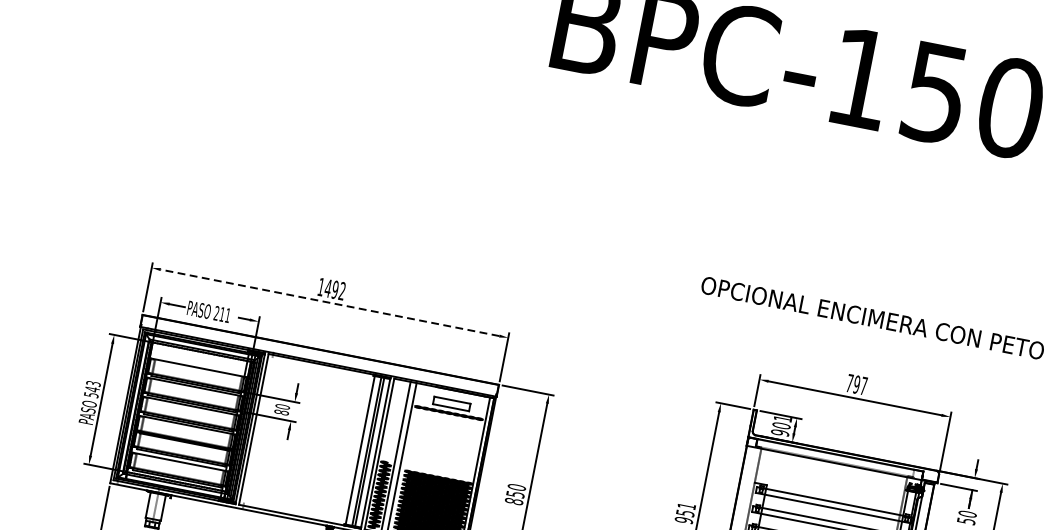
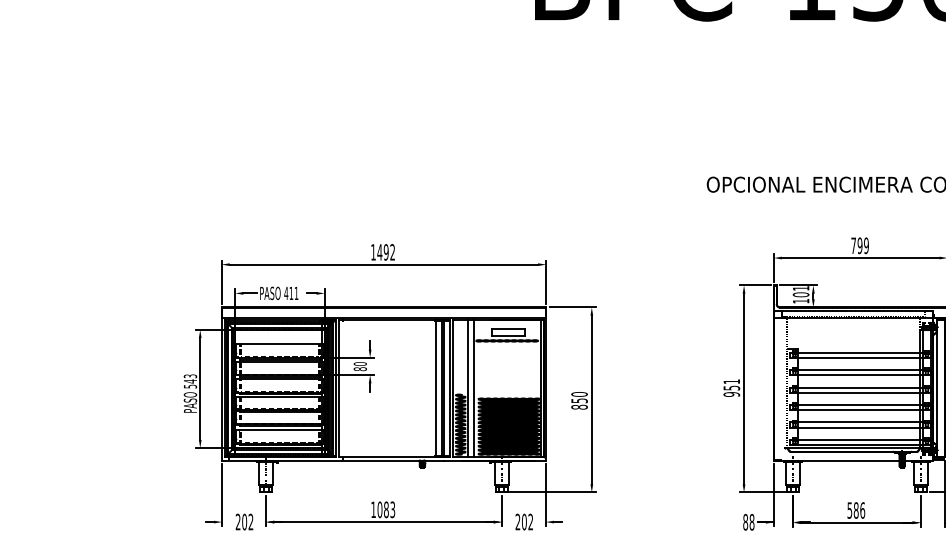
line: (329, 302) -> (383, 264), dashed -> solid
text: (217, 312) -> (286, 292), 211 -> 411
text: (863, 385) -> (866, 245), 797 -> 799
text: (779, 431) -> (800, 300), 901 -> 101

